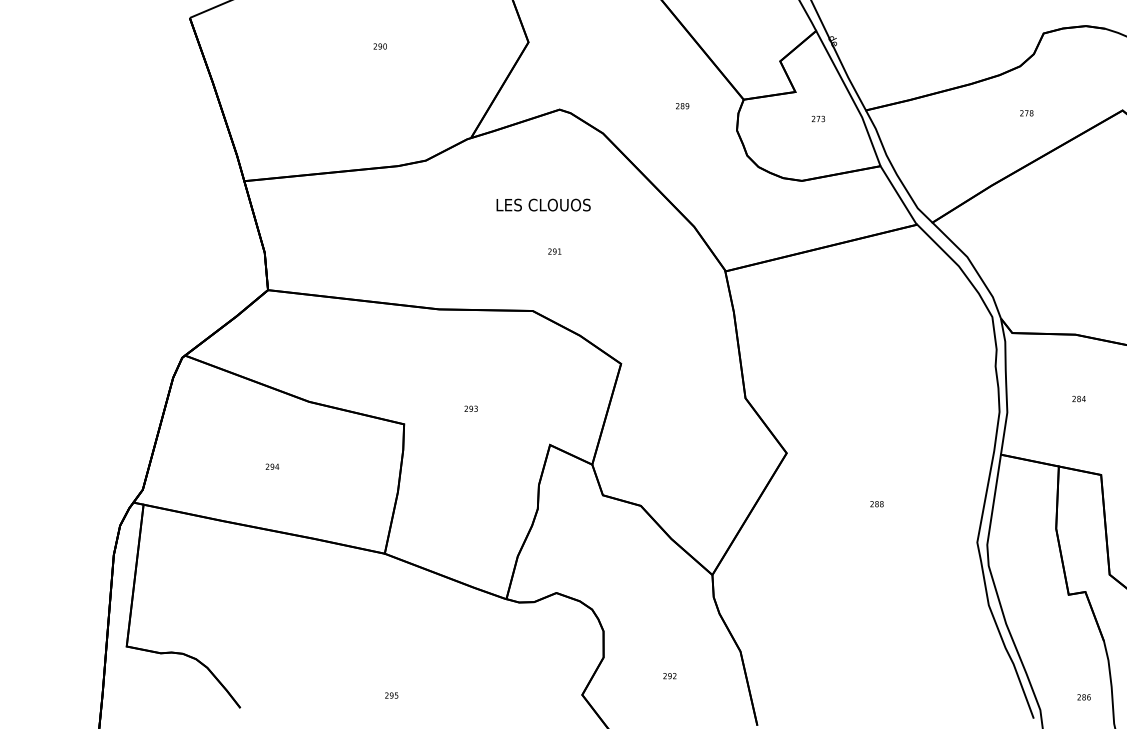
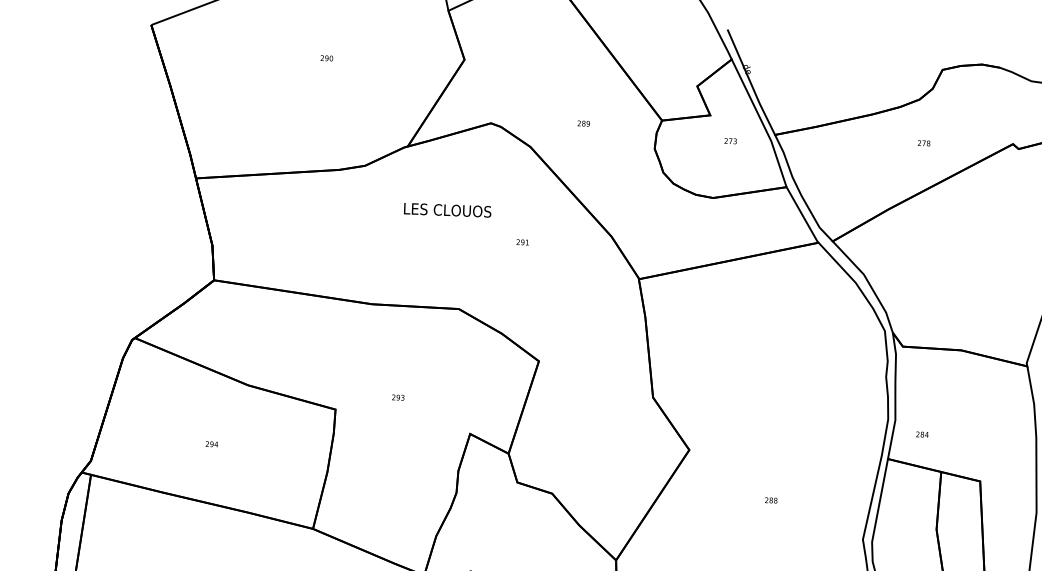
text: (682, 106) -> (583, 123), moved
text: (543, 204) -> (447, 209), moved
text: (554, 251) -> (522, 242), moved
text: (1078, 399) -> (921, 435), moved

